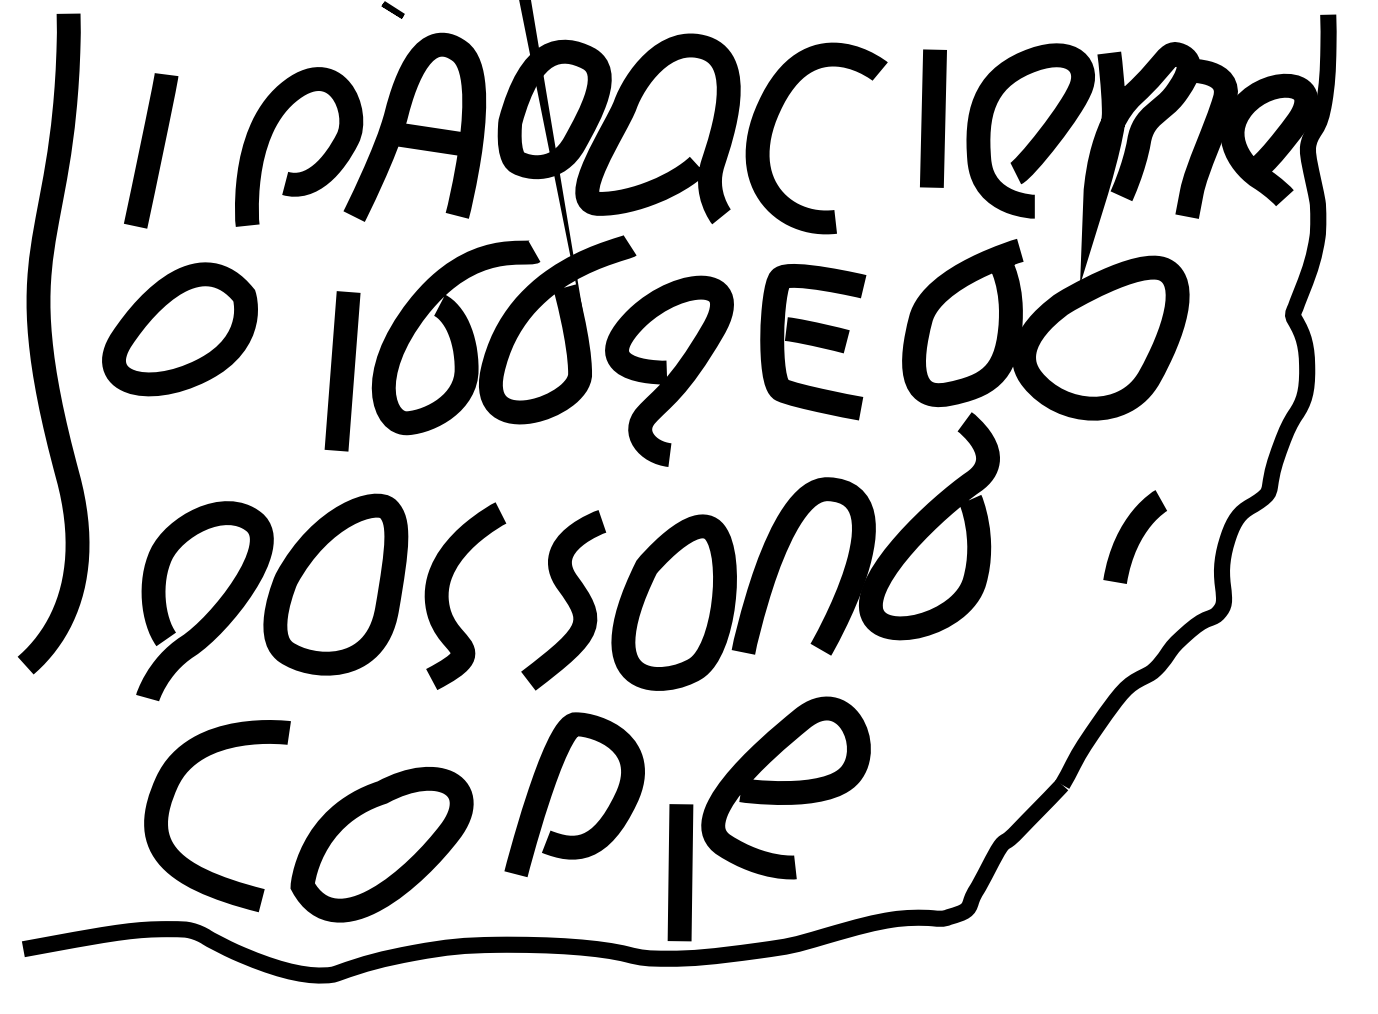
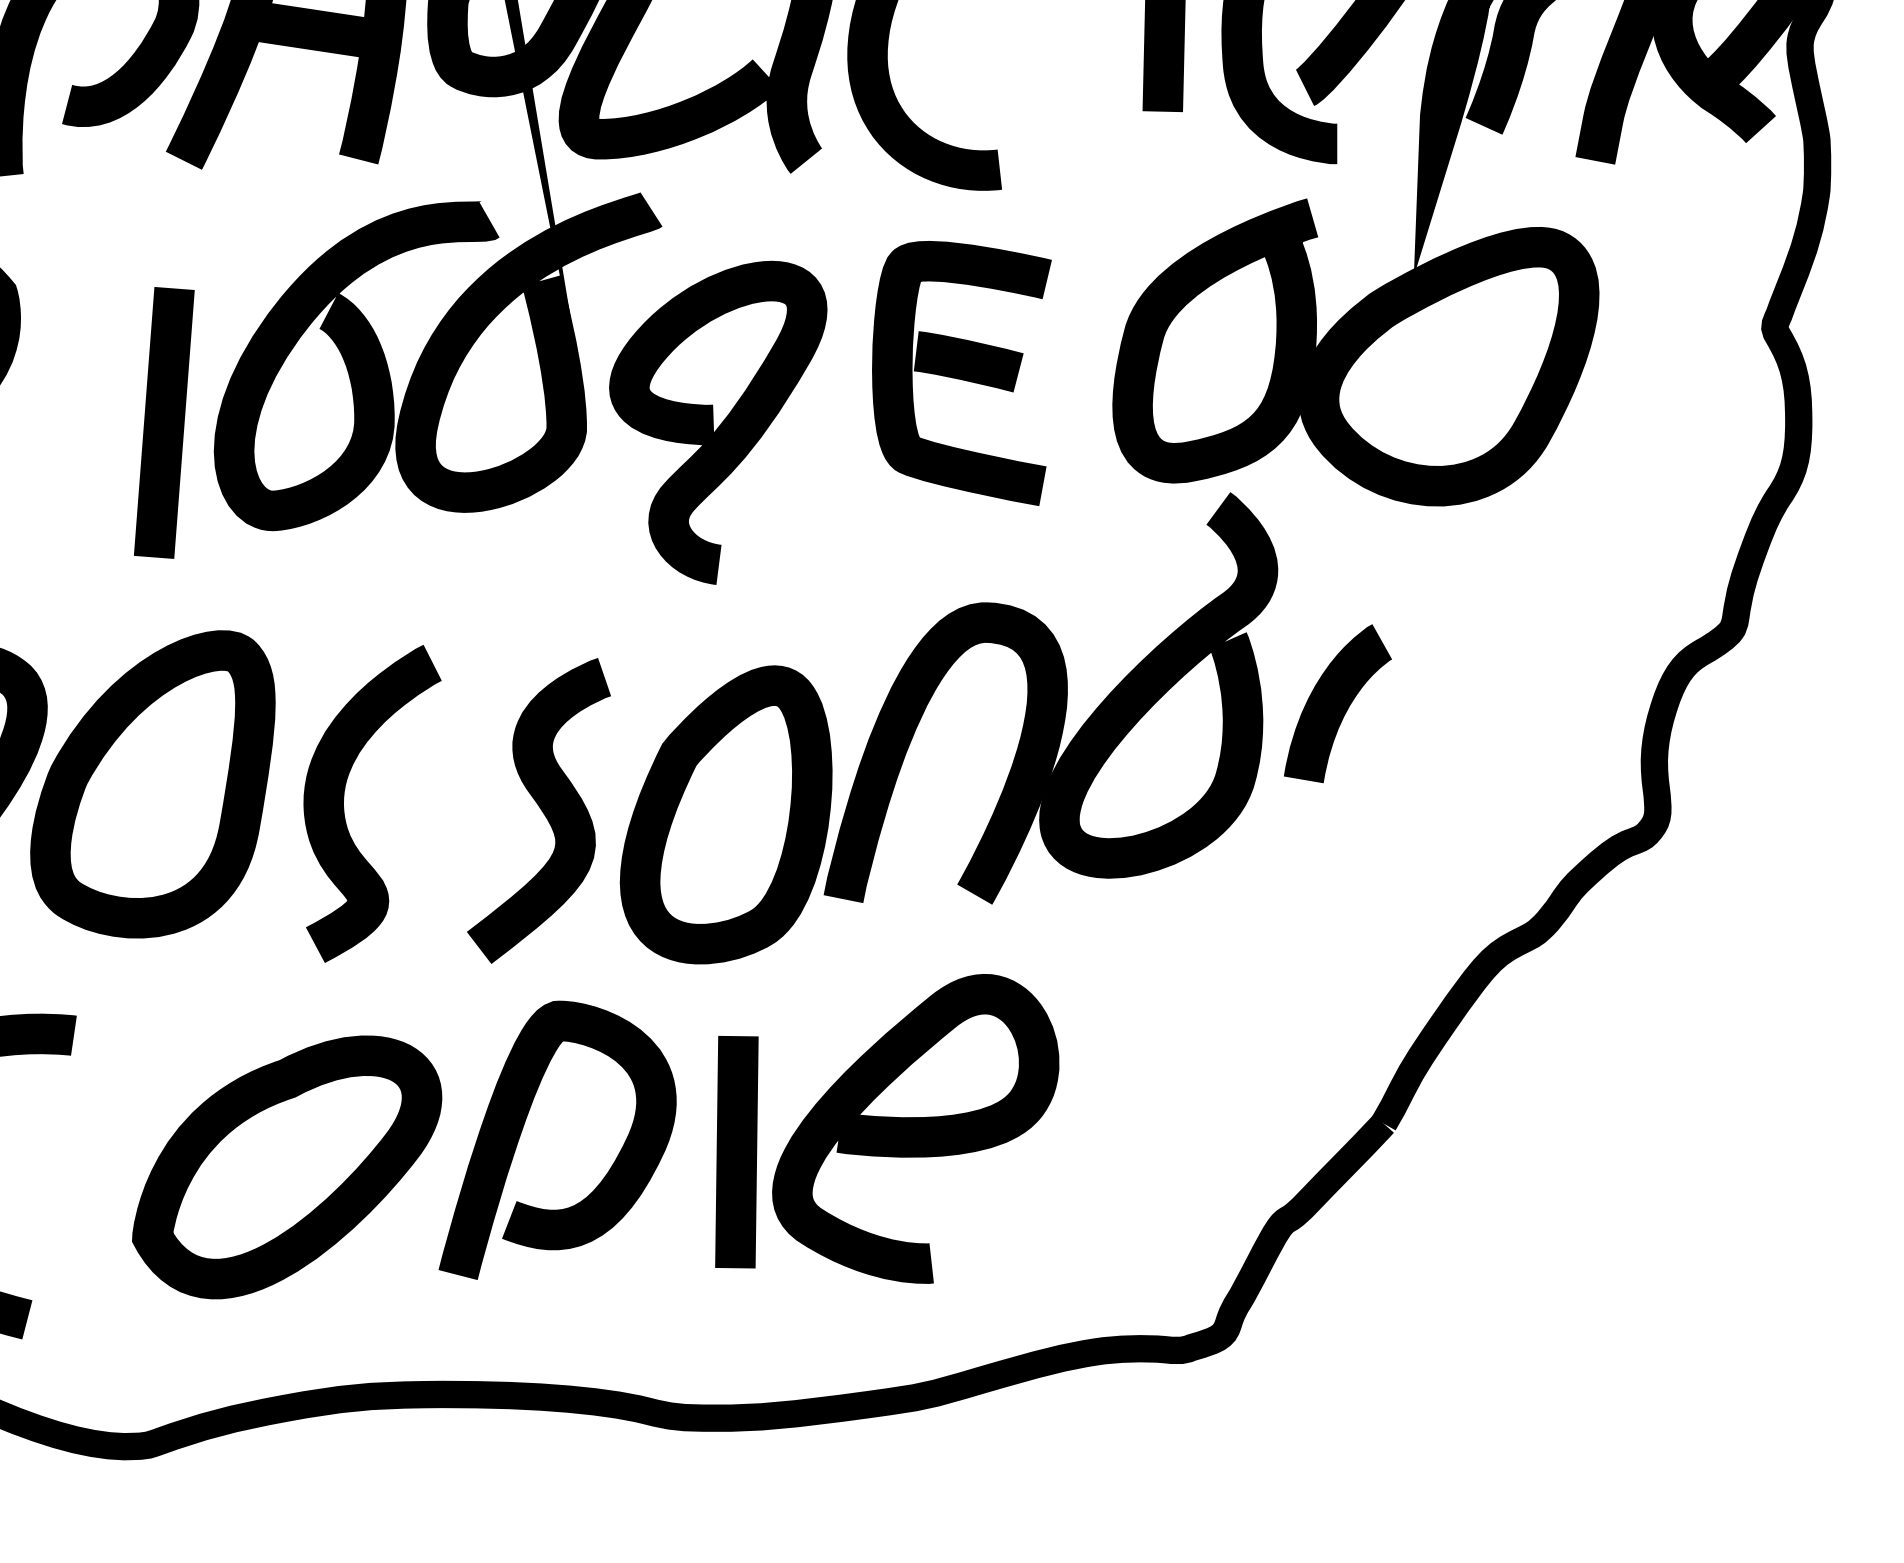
curve: (1134, 536) -> (1336, 702), moved
part: (381, 844) -> (286, 1167), moved
line: (680, 872) -> (736, 1151), moved

